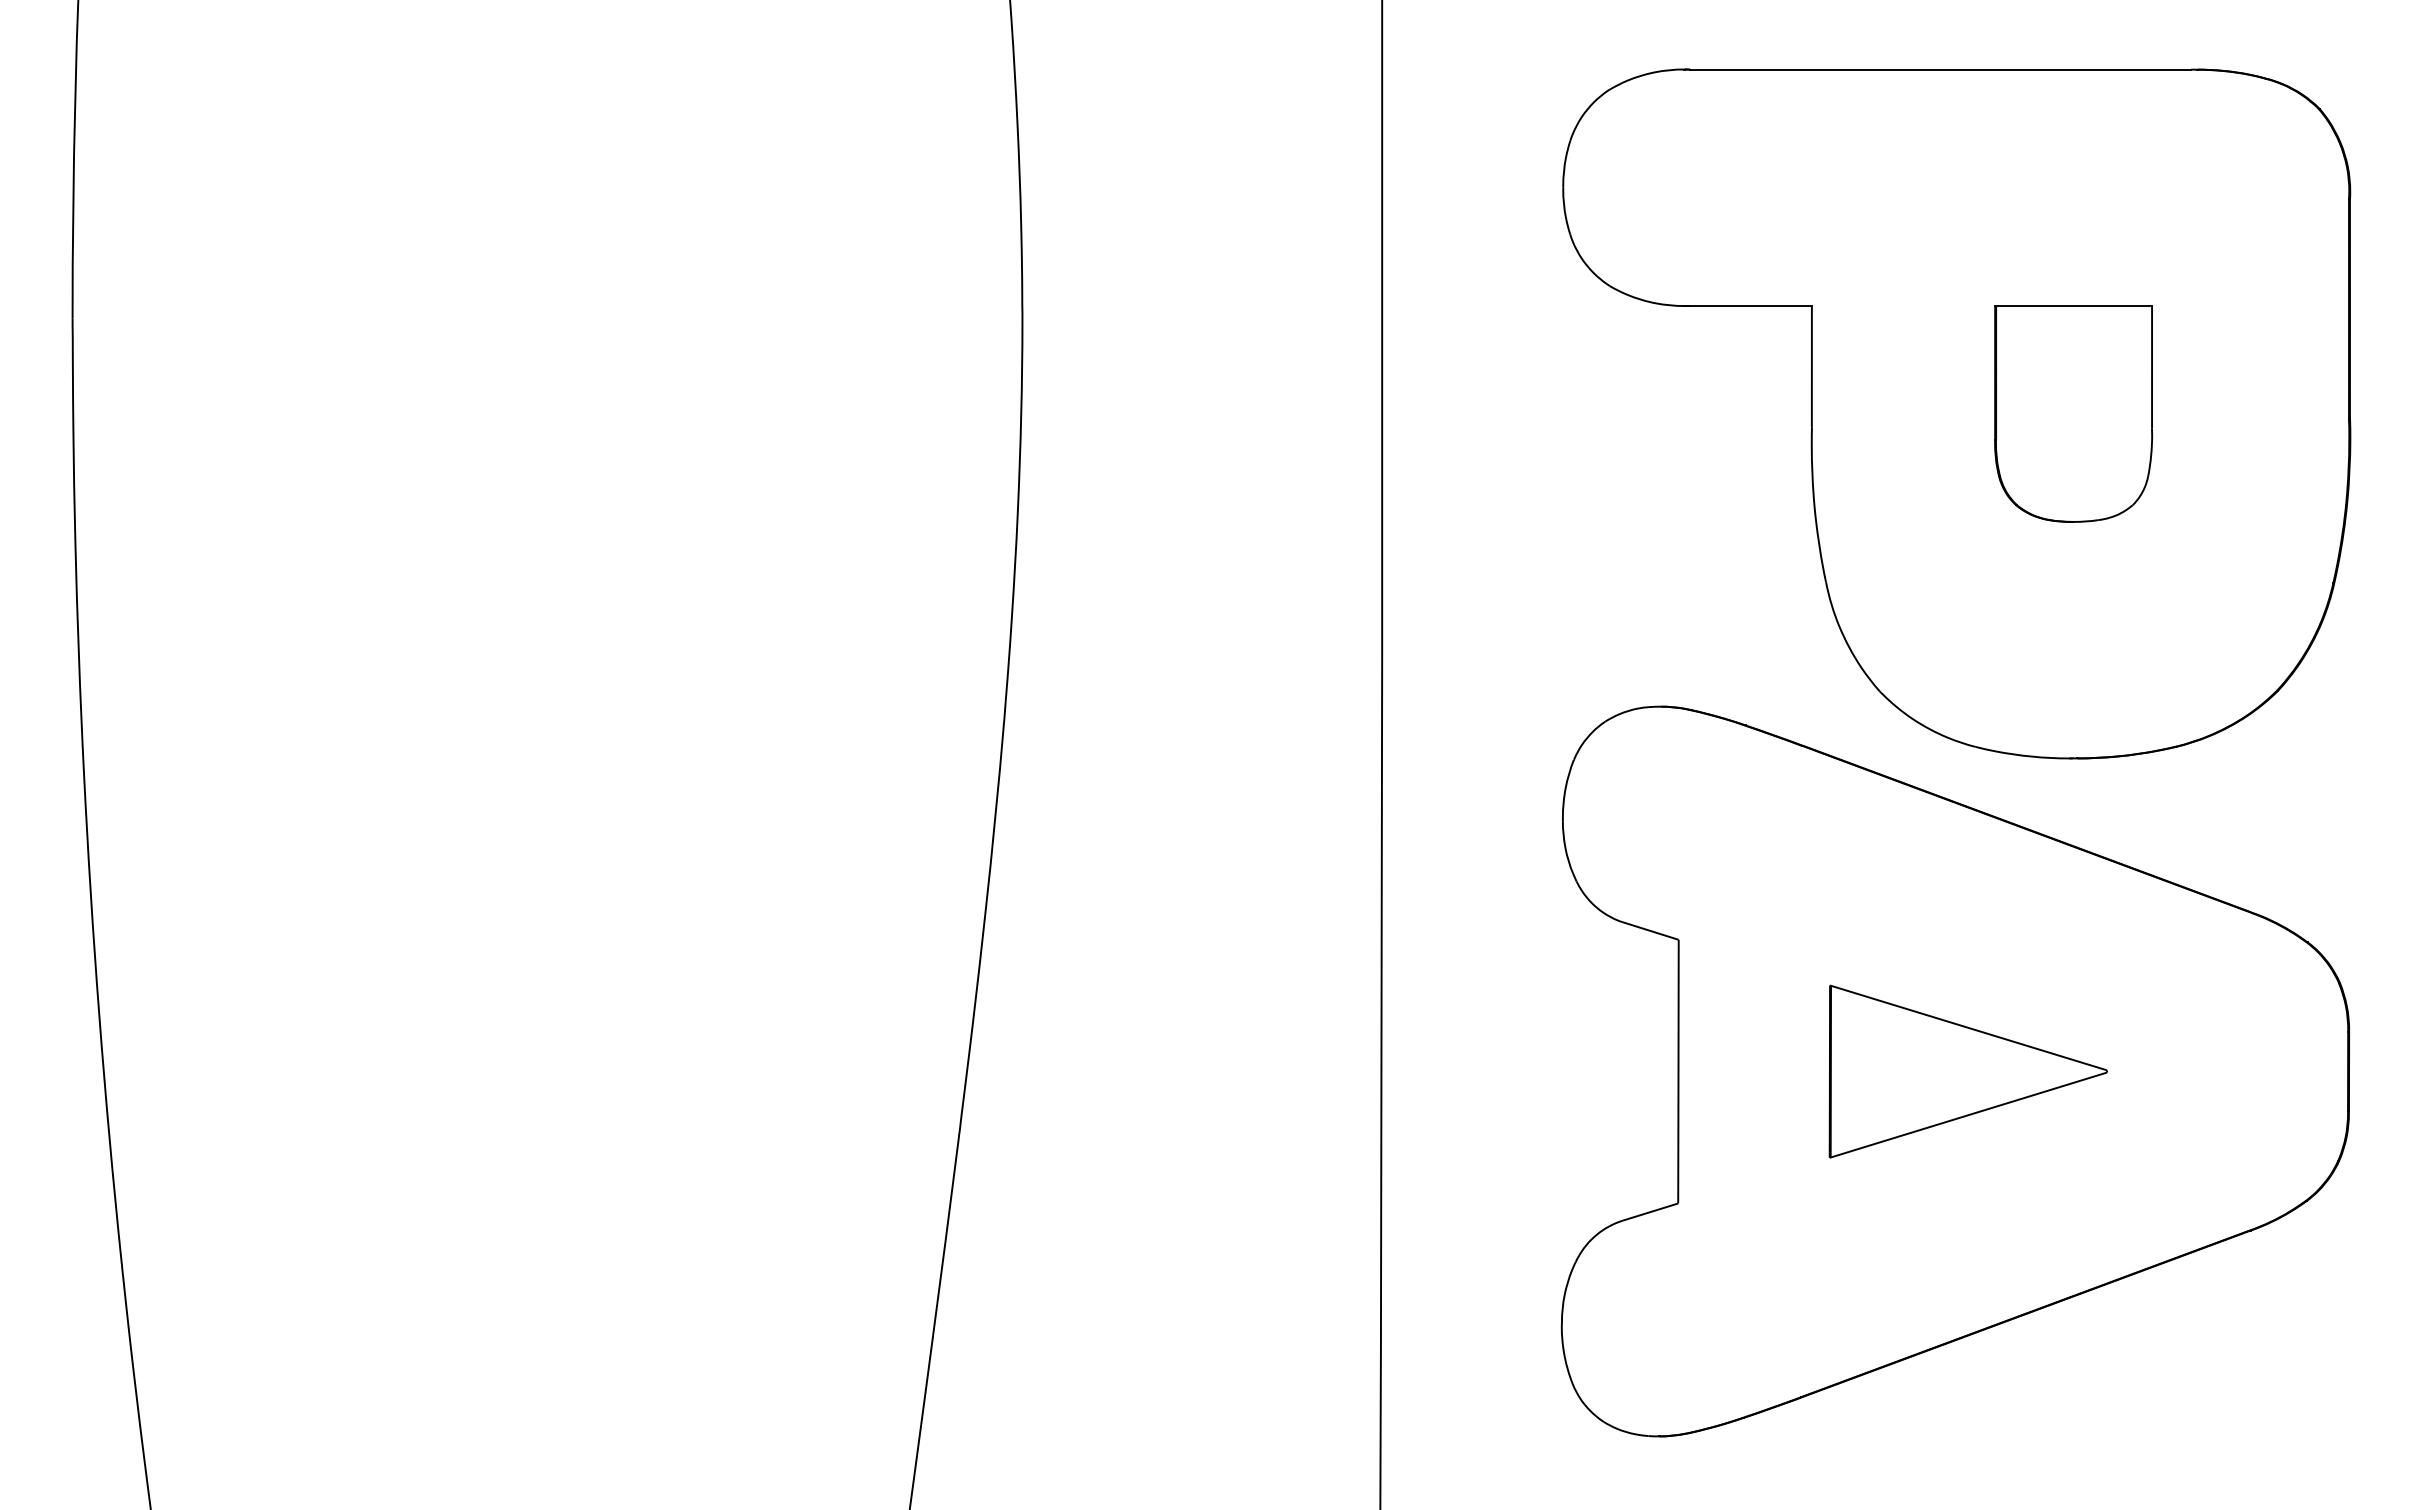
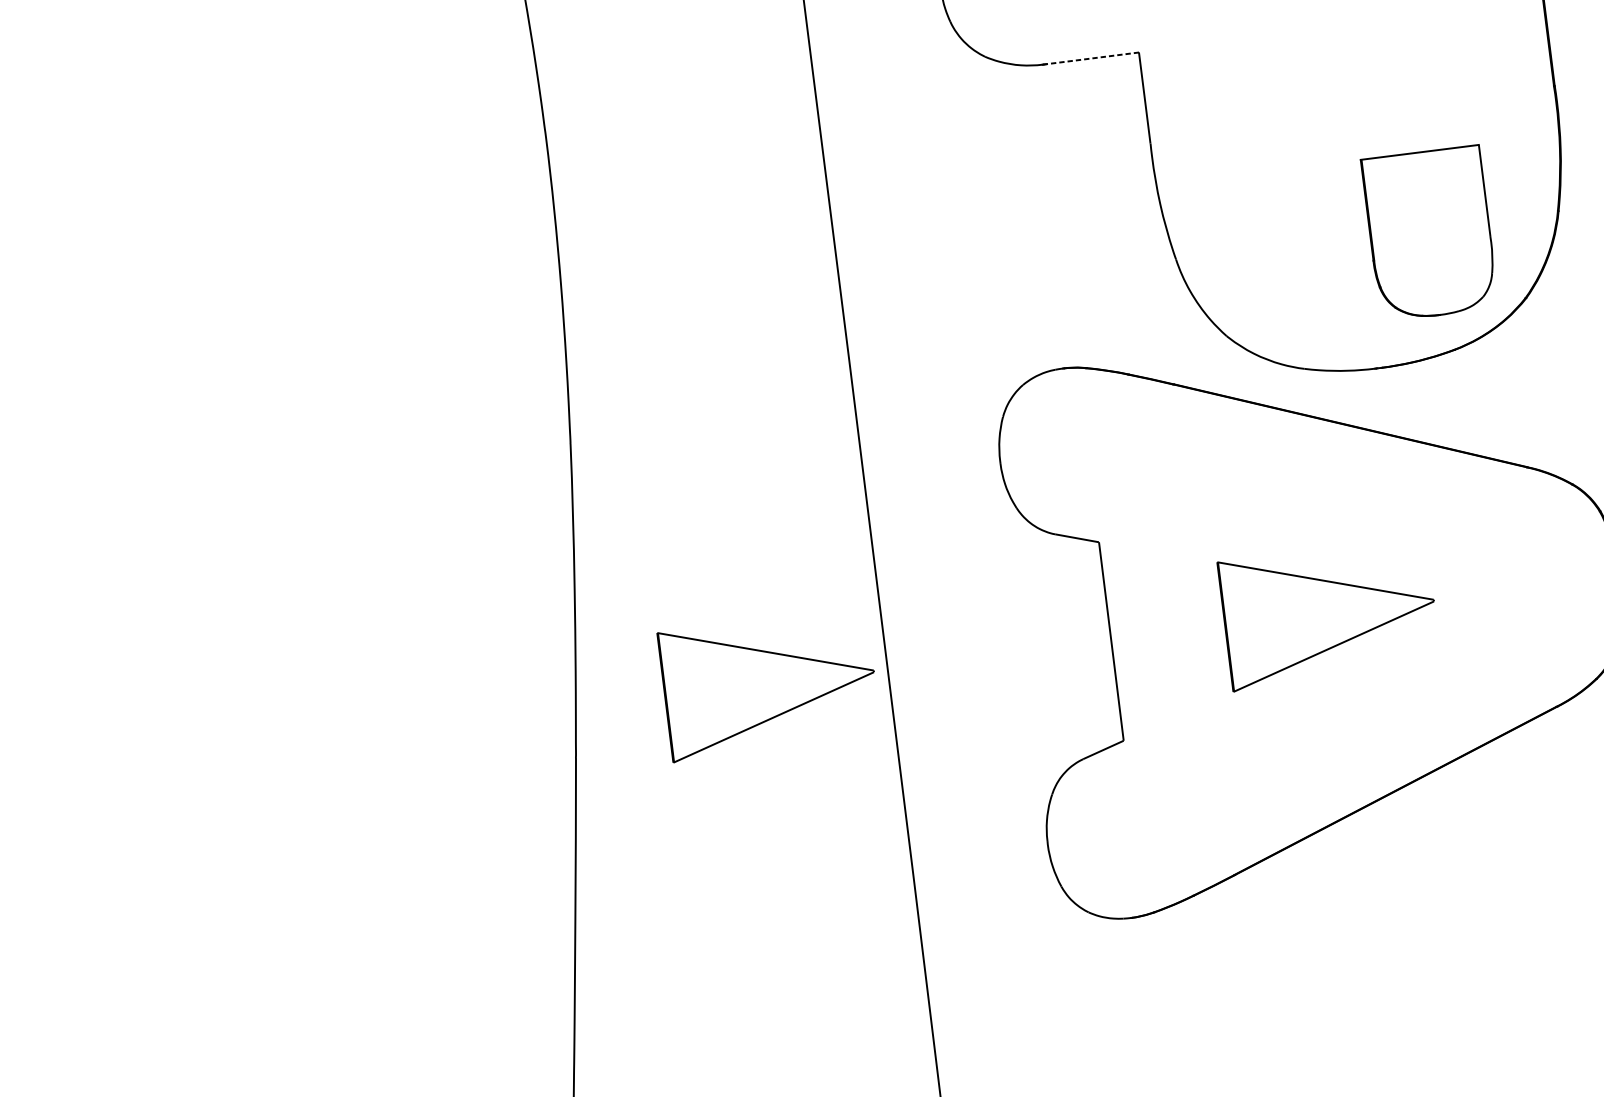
line: (1750, 306) -> (1092, 58), solid -> dashed
part: (2073, 413) -> (1429, 233), moved
part: (1223, 1071) -> (768, 684), added

